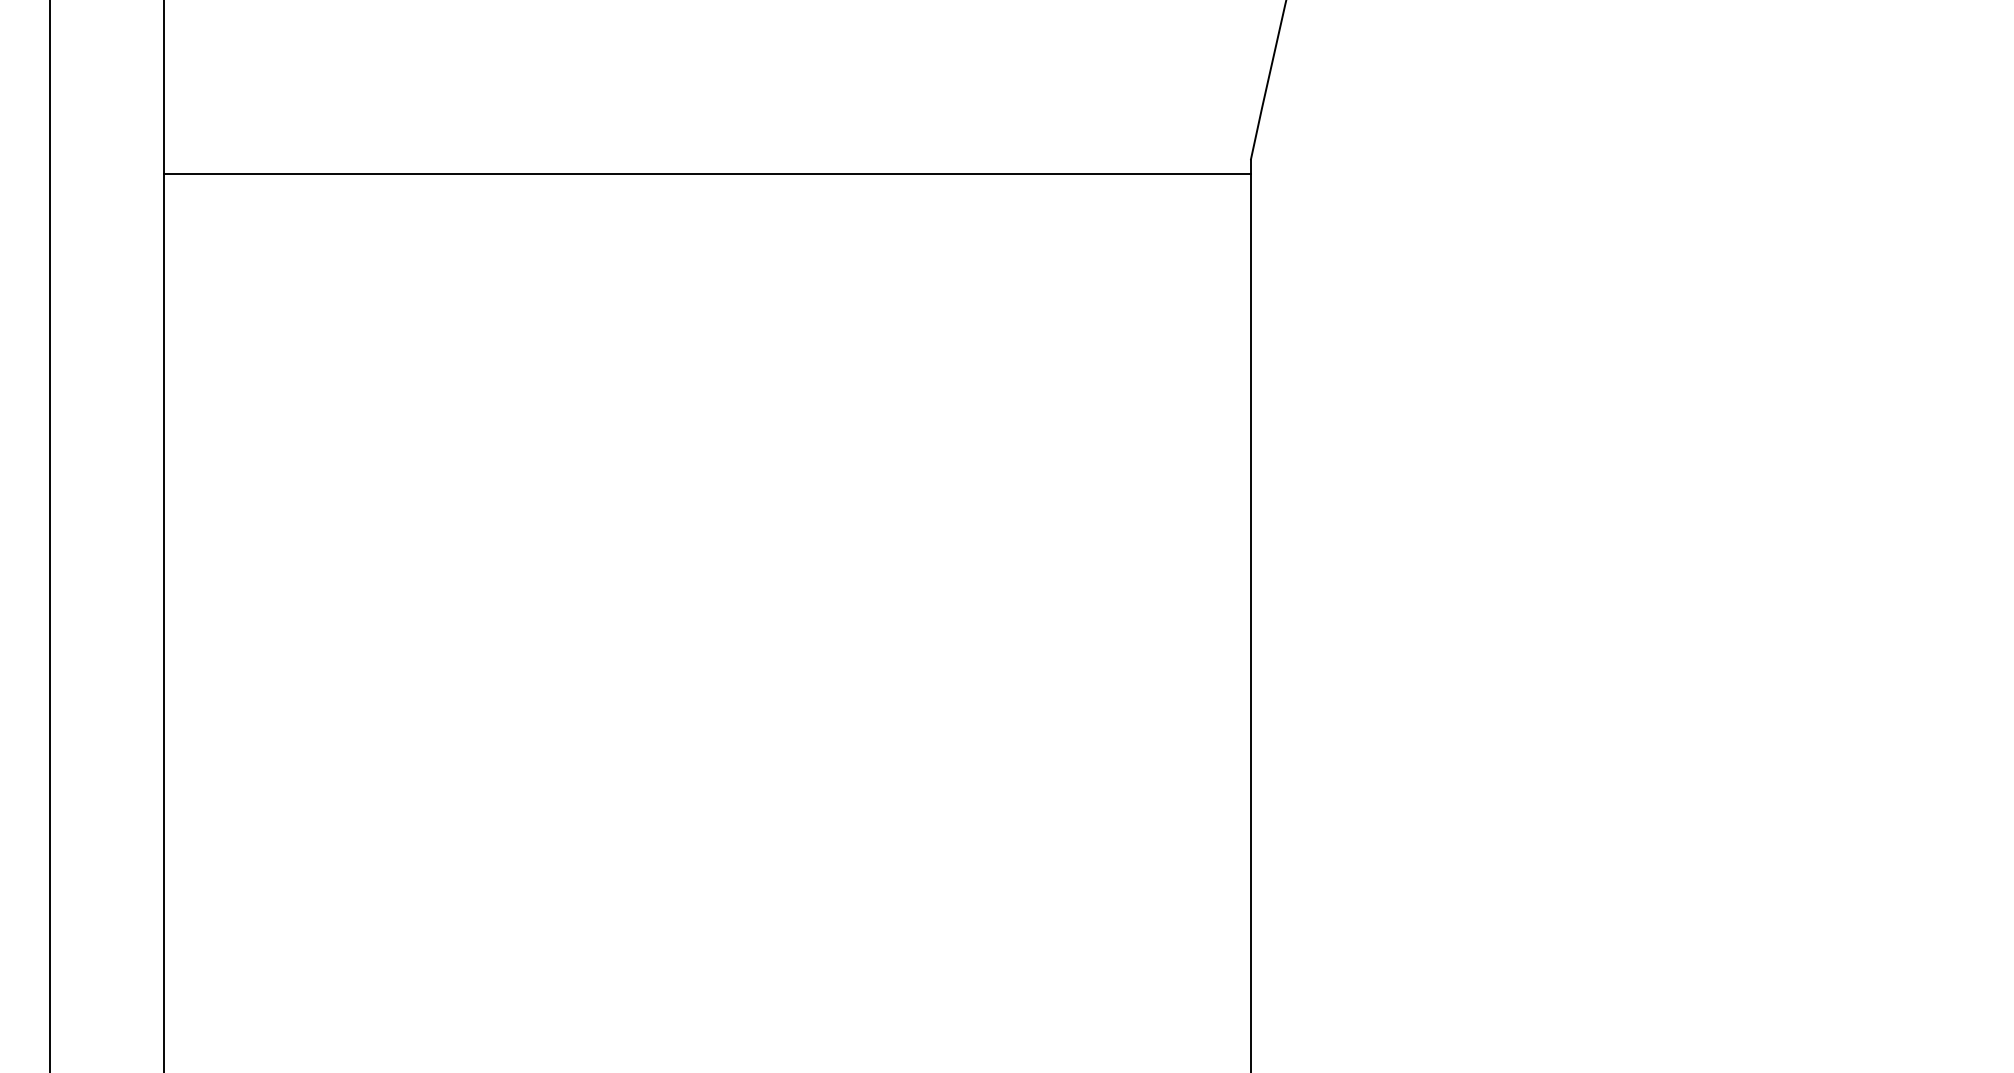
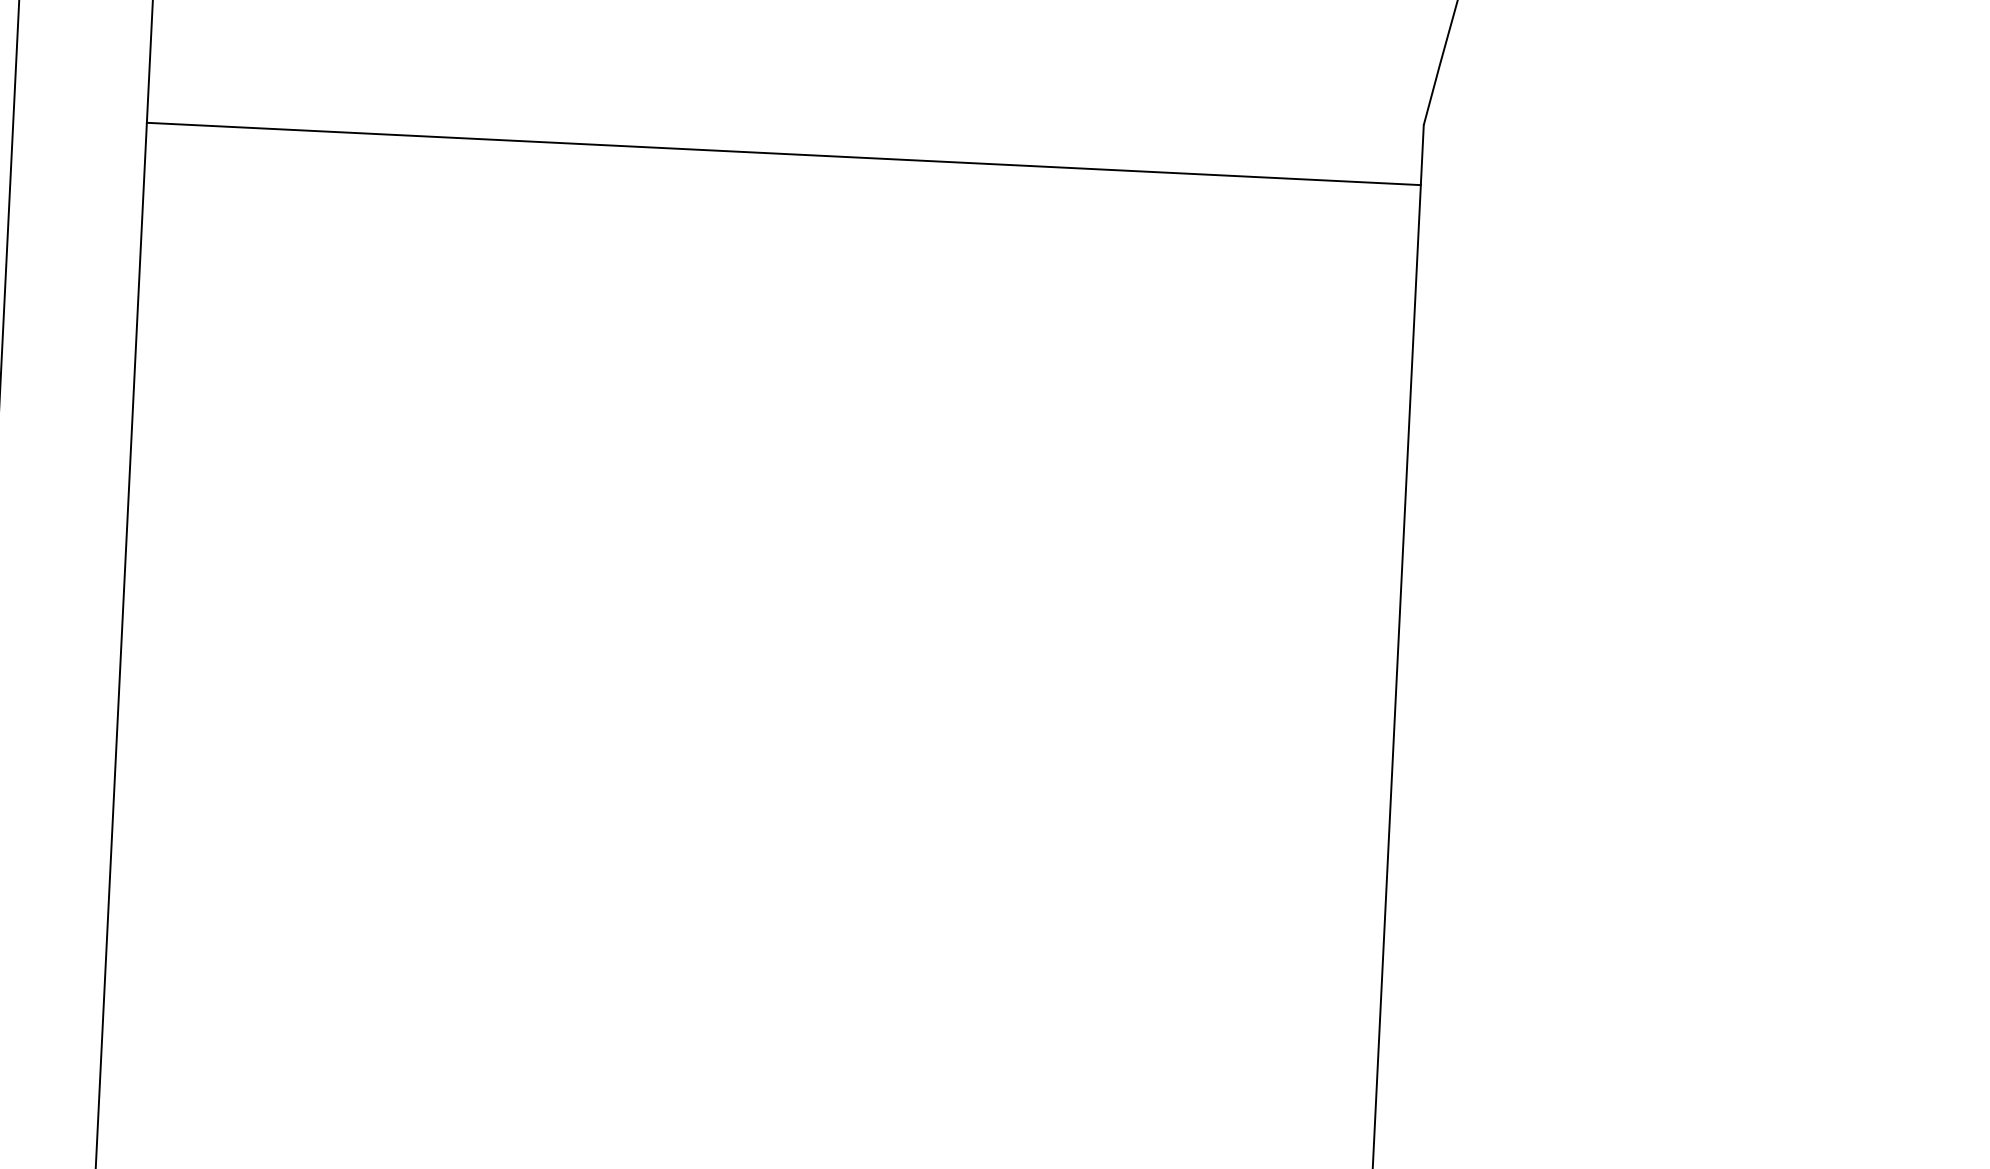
line: (706, 174) -> (782, 153), moved

